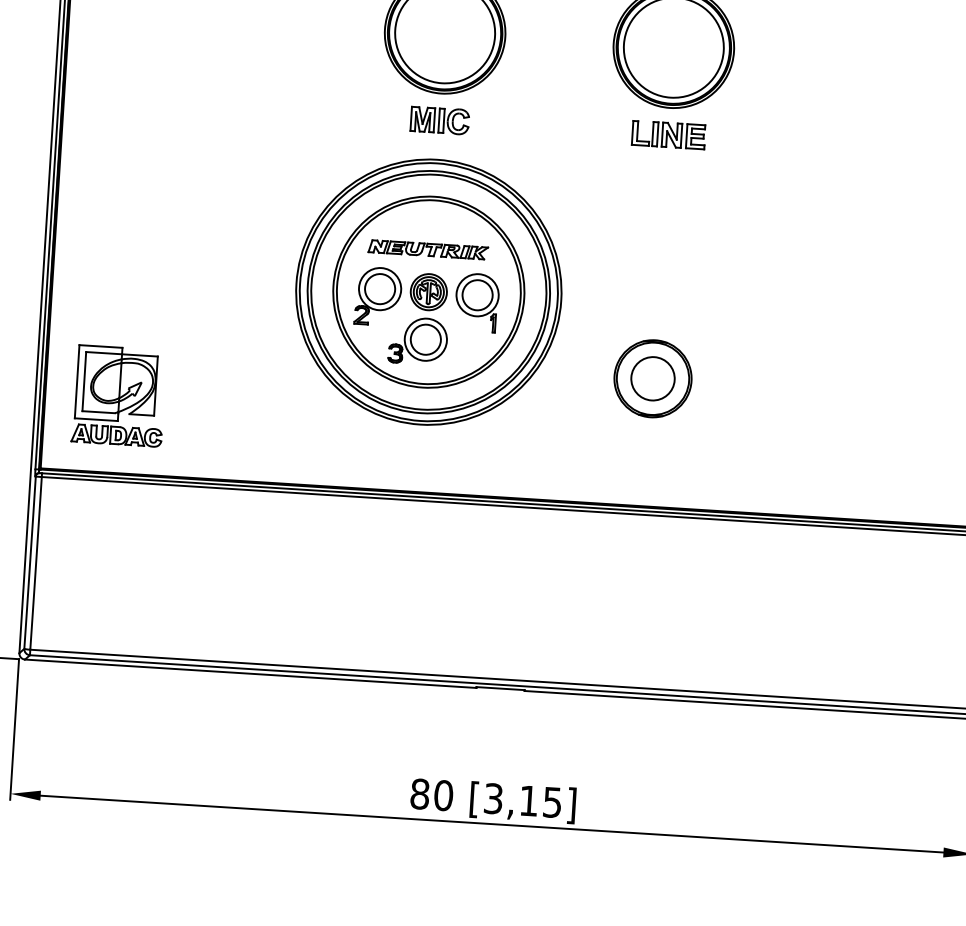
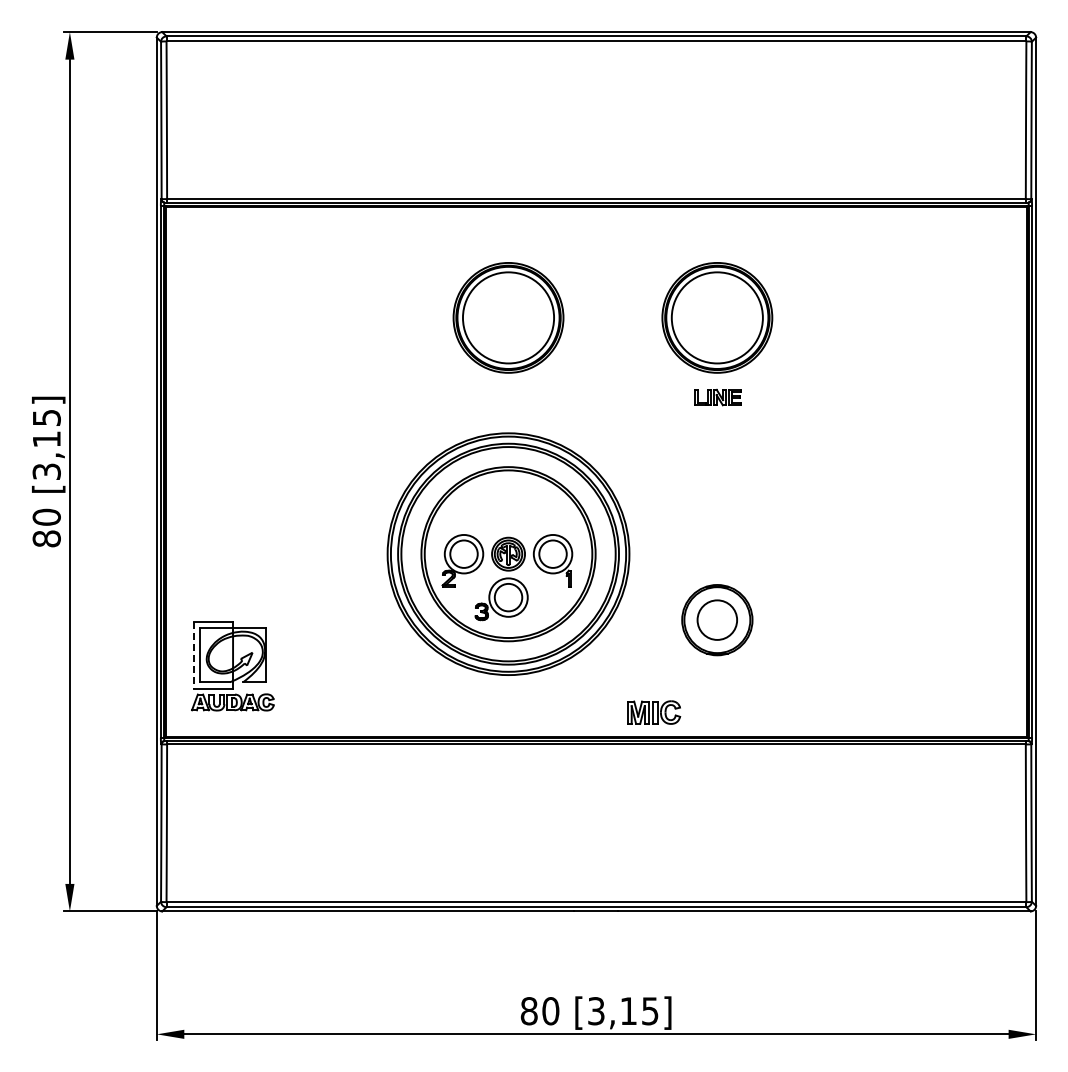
part: (440, 120) -> (654, 712), moved
part: (668, 134) -> (717, 397), size x0.7
part: (428, 249) -> (505, 515), removed
line: (76, 382) -> (193, 656), solid -> dashed

